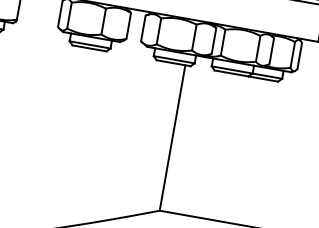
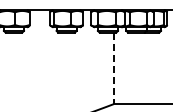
line: (172, 138) -> (113, 68), solid -> dashed

